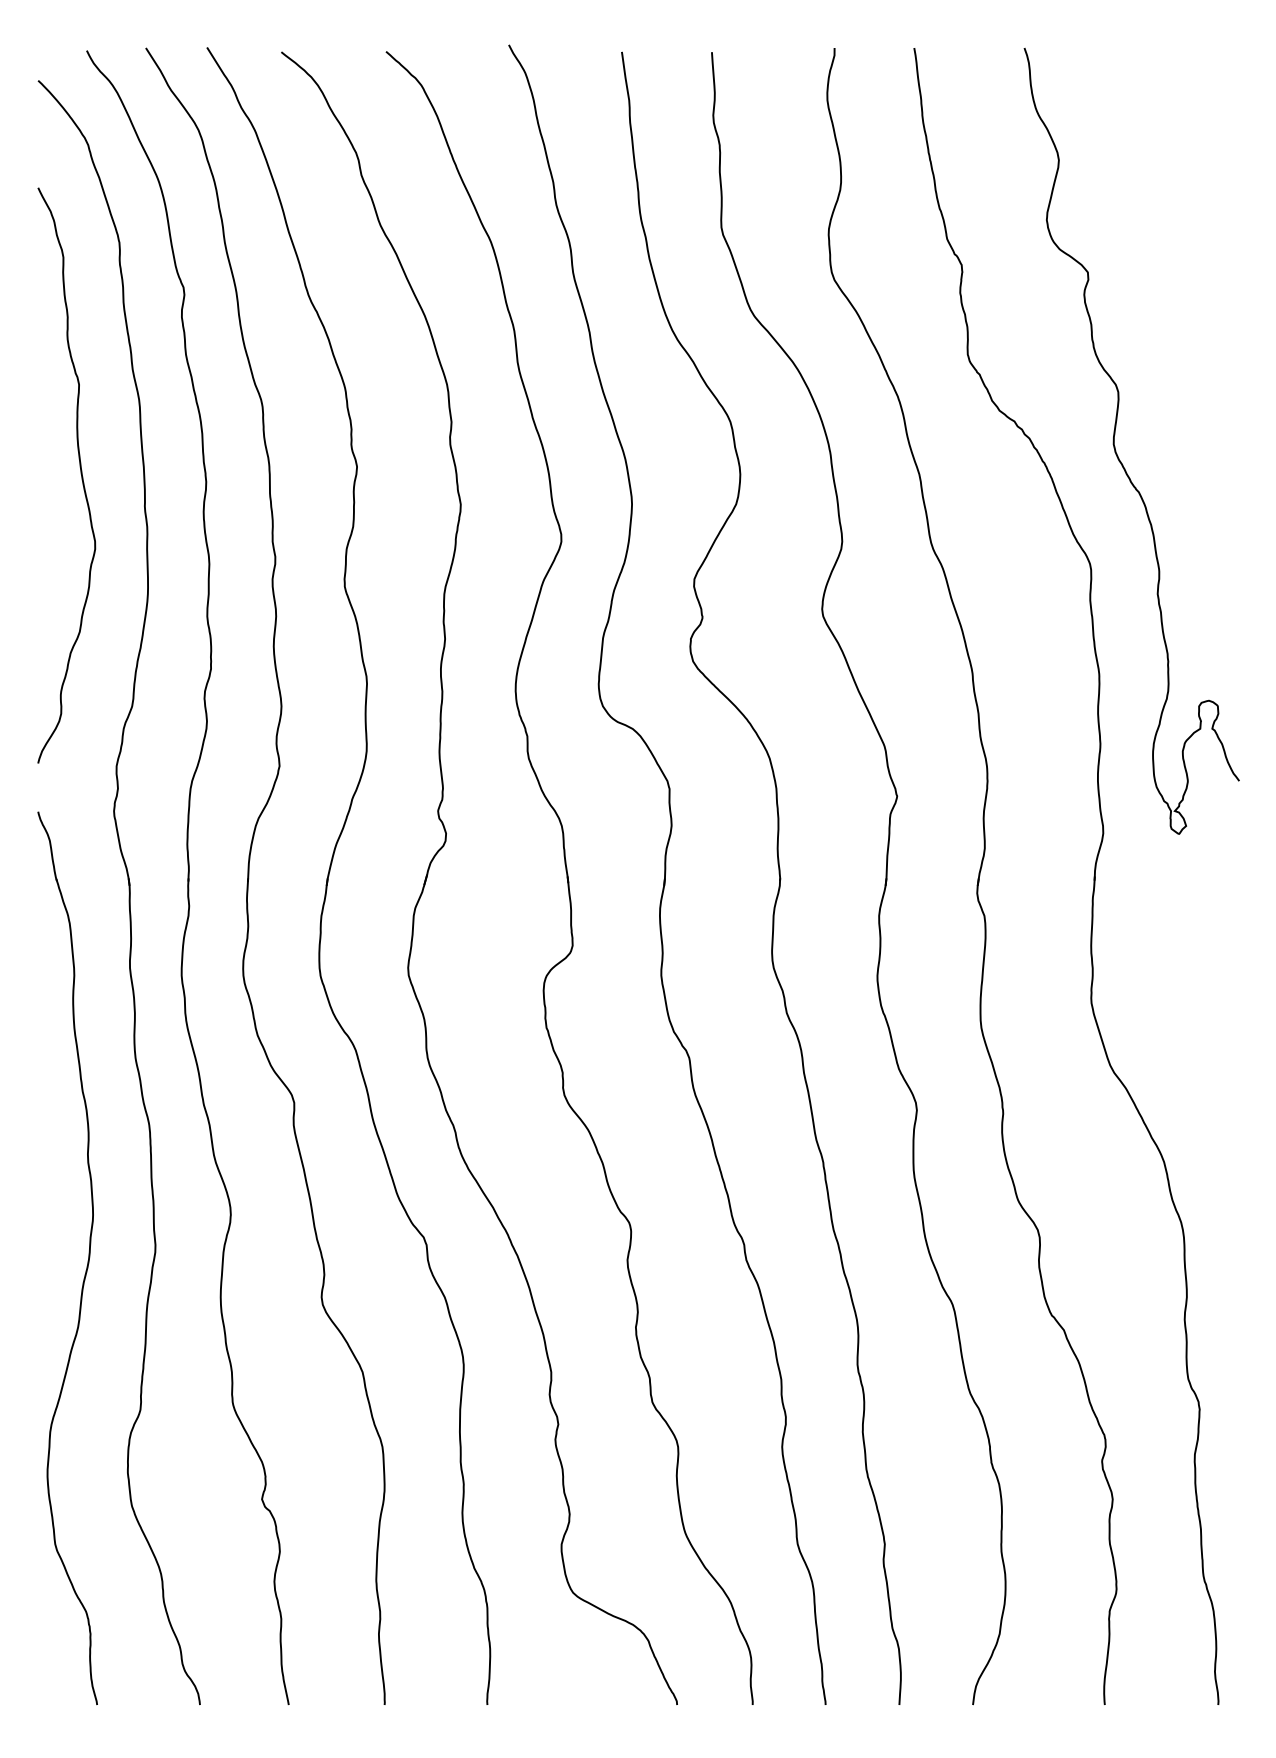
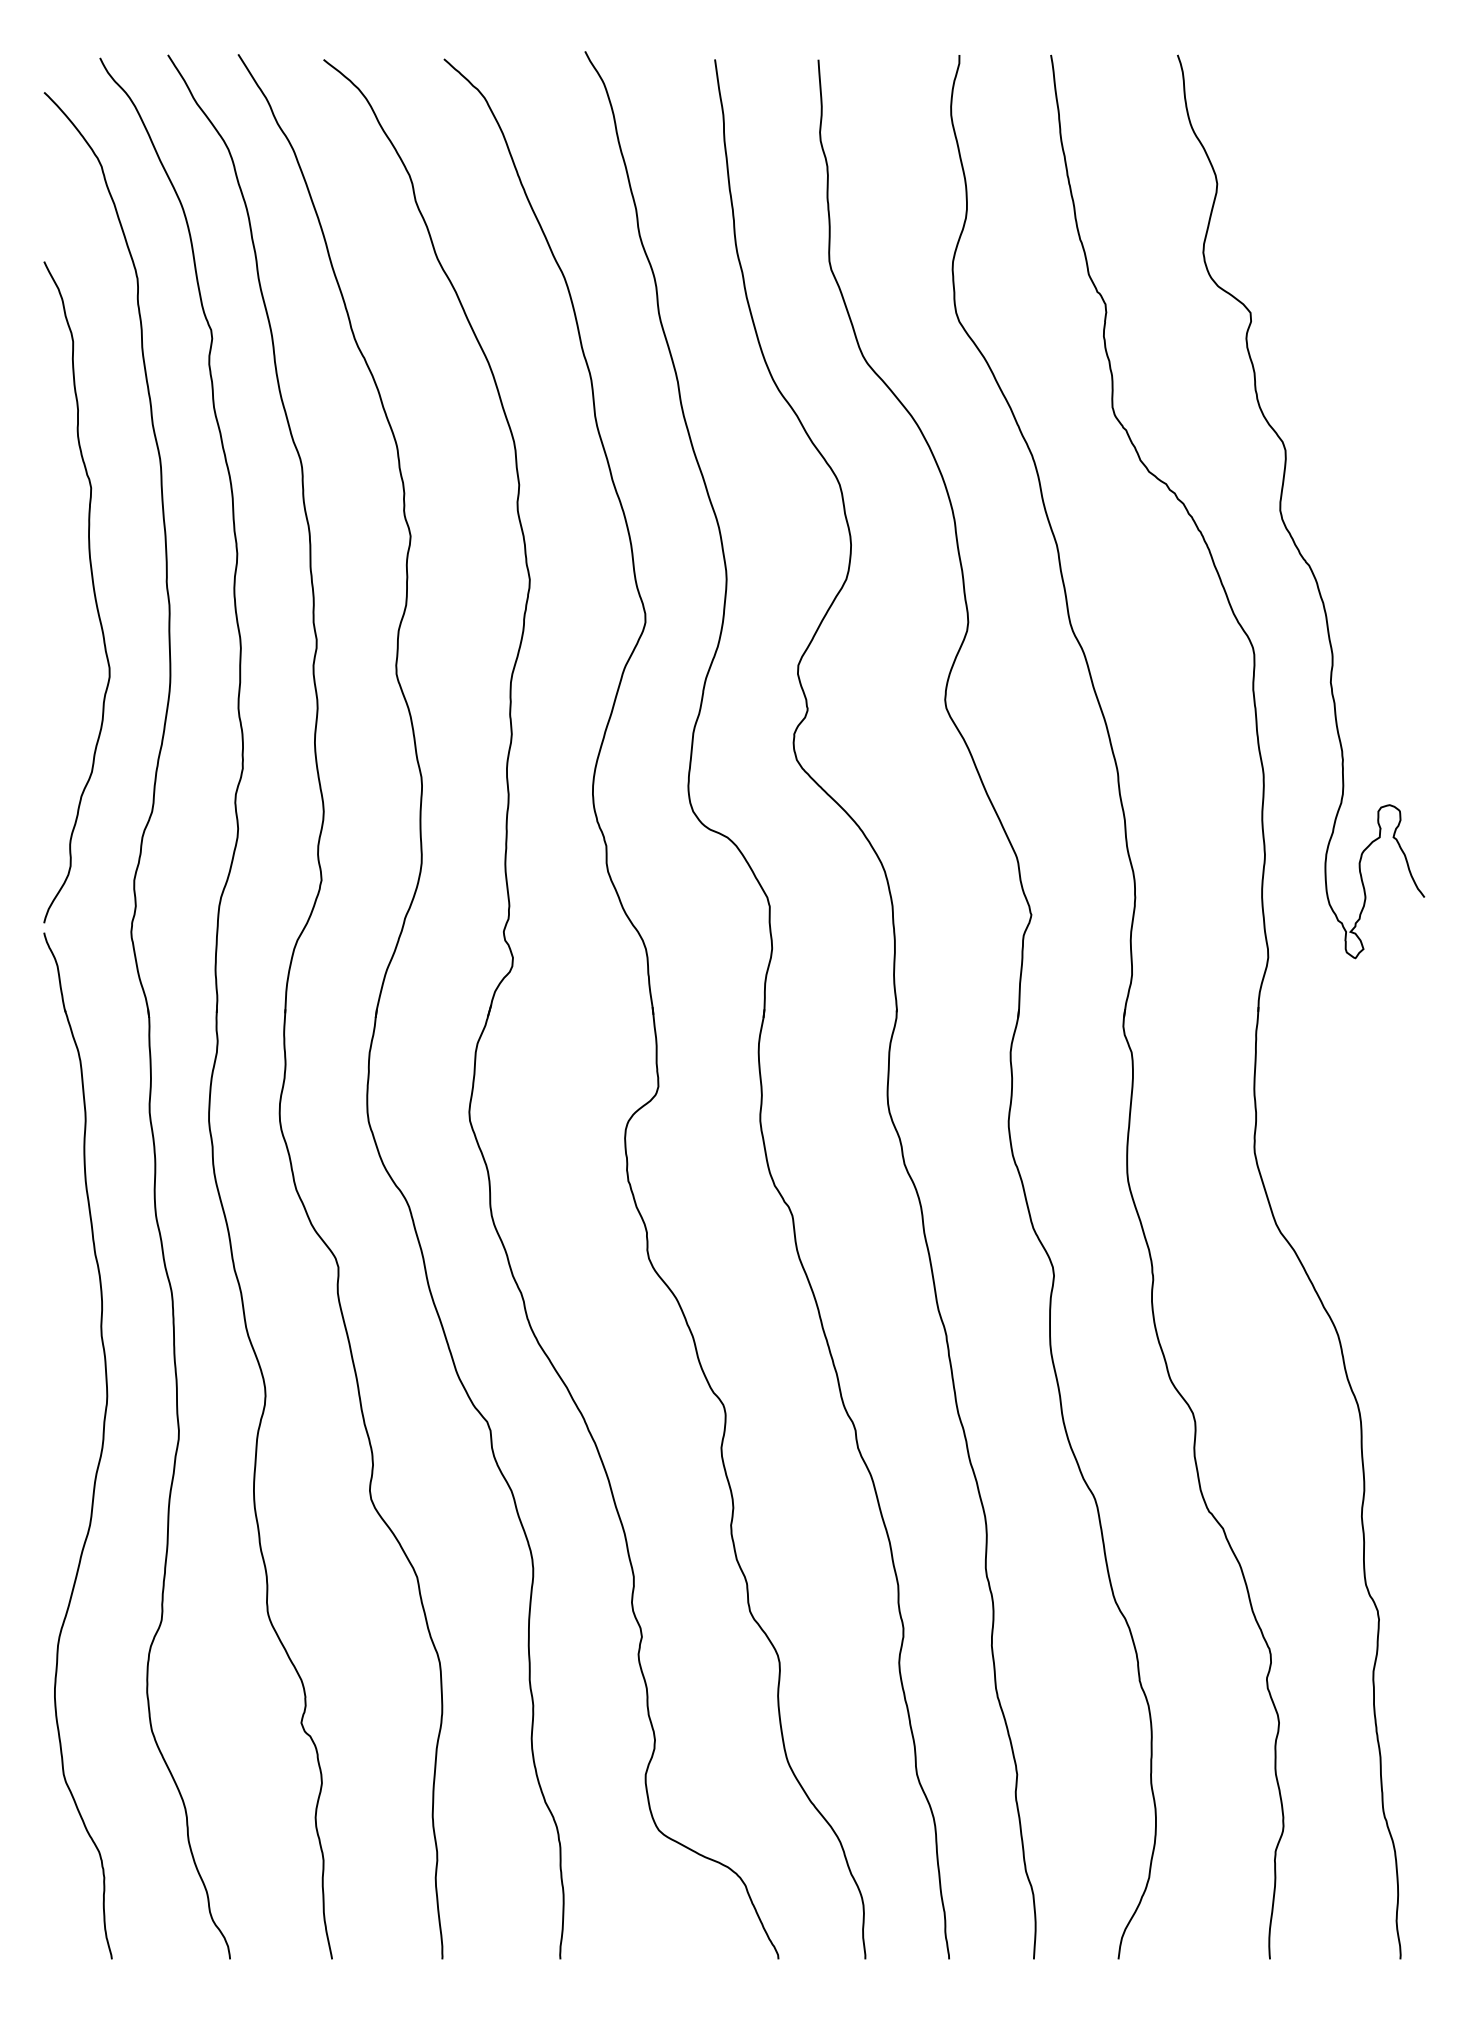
curve: (80, 471) -> (92, 587), moved

